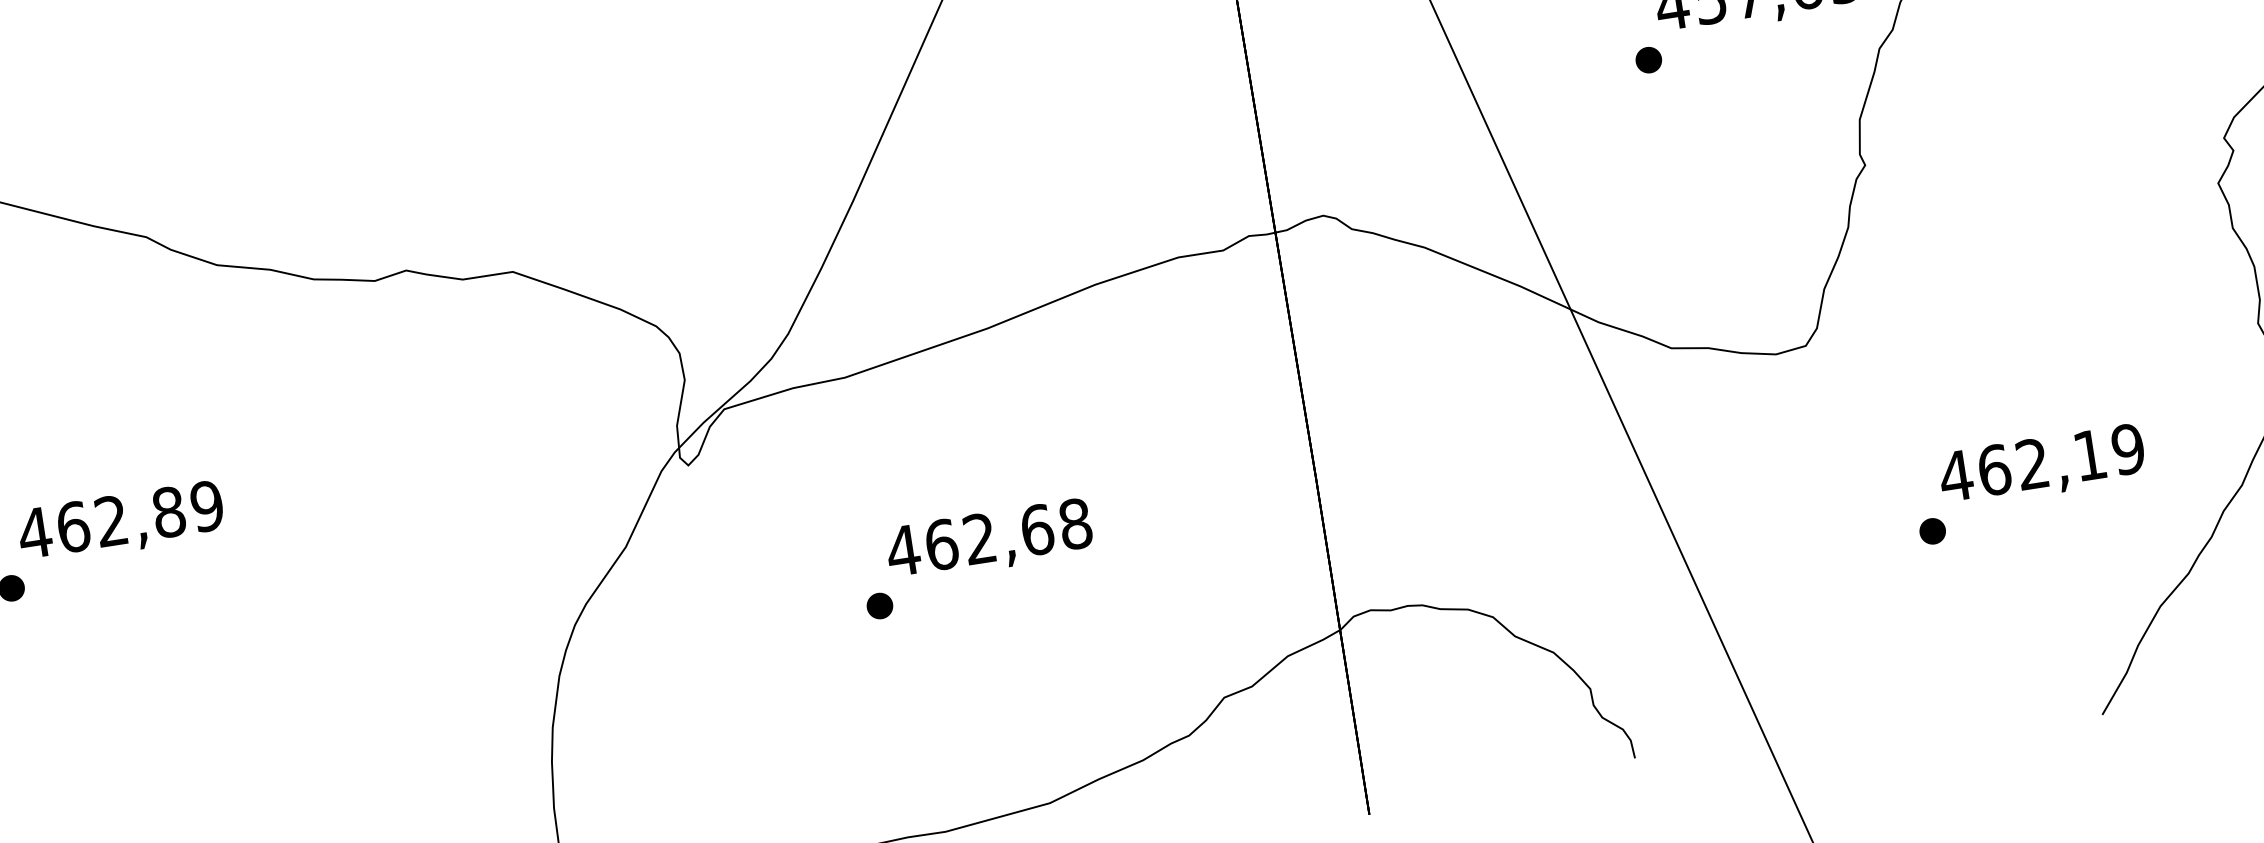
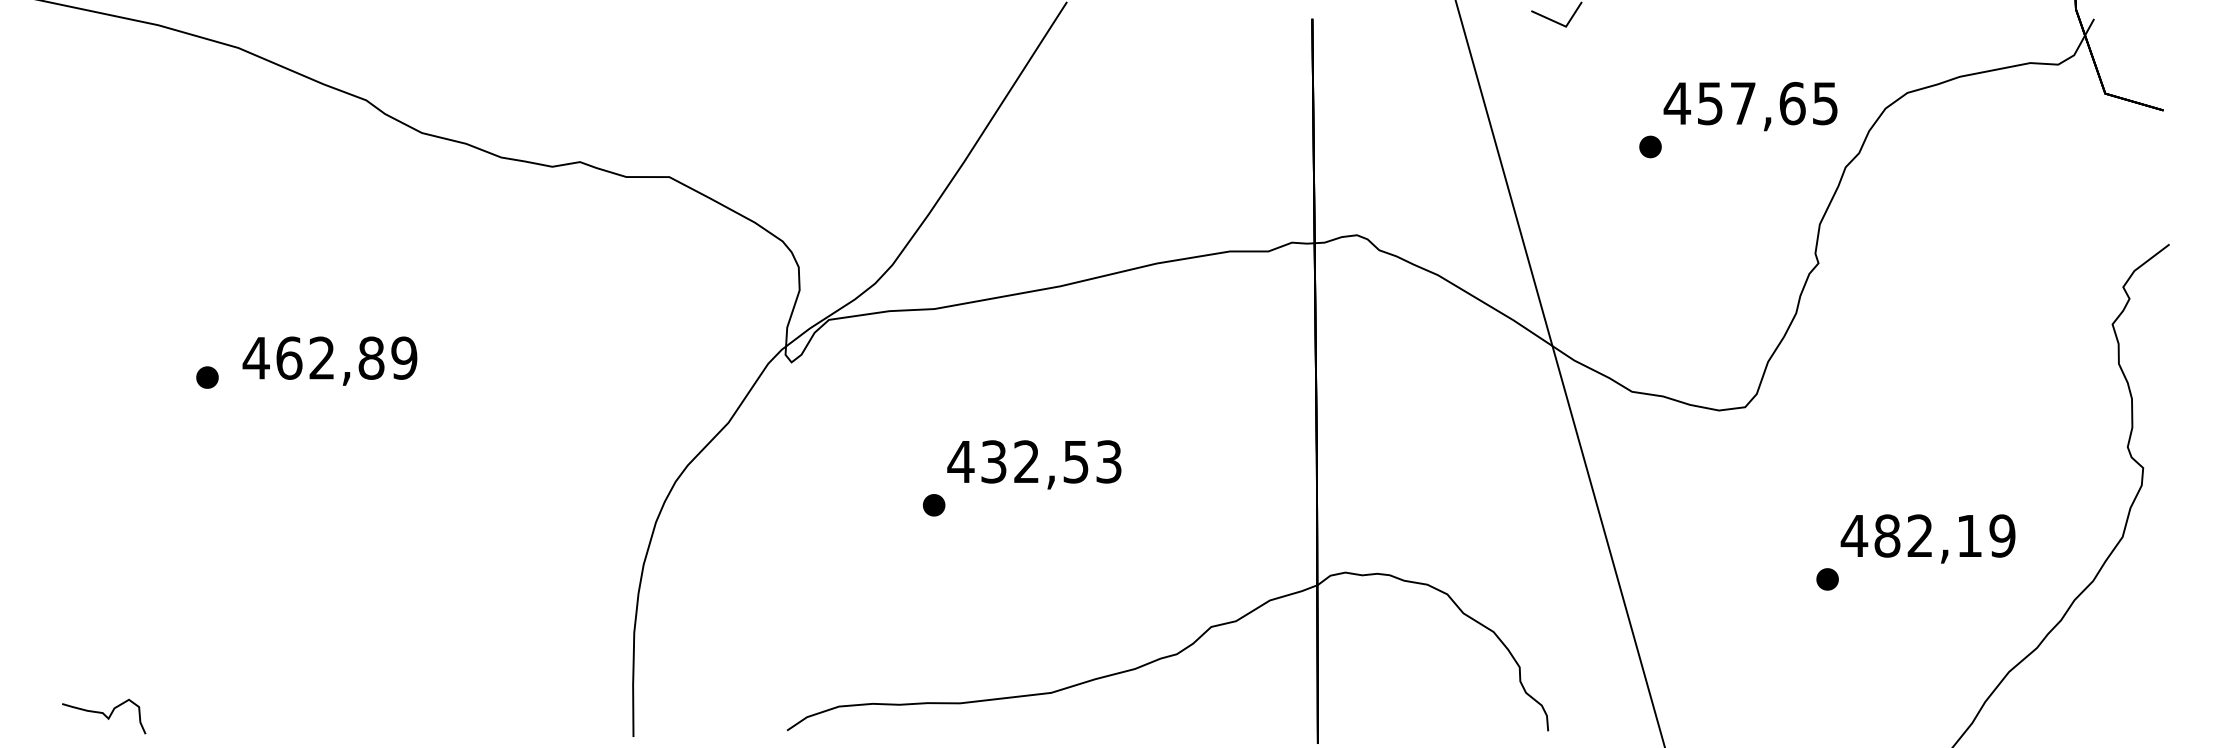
text: (1994, 469) -> (1887, 535), 462,19 -> 482,19
text: (120, 522) -> (329, 360), moved
text: (1008, 533) -> (1051, 461), 462,68 -> 432,53

